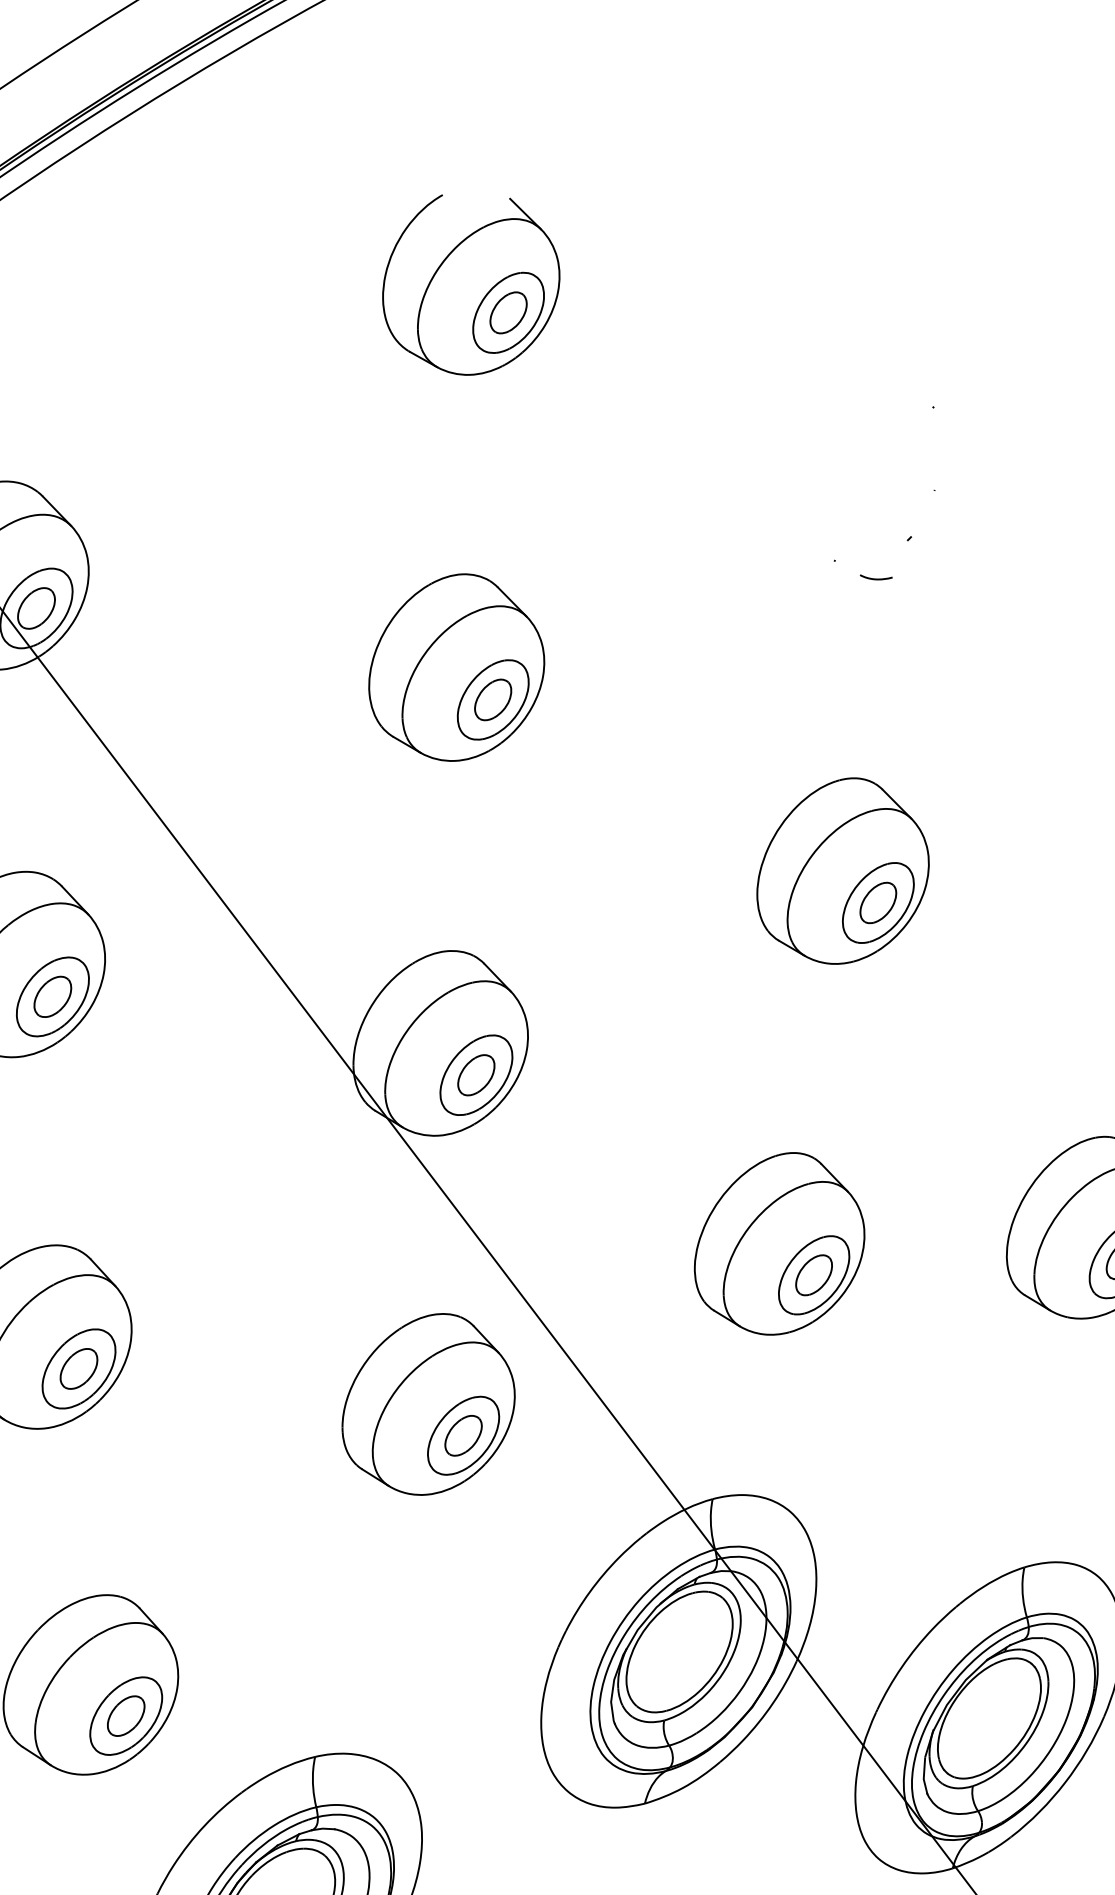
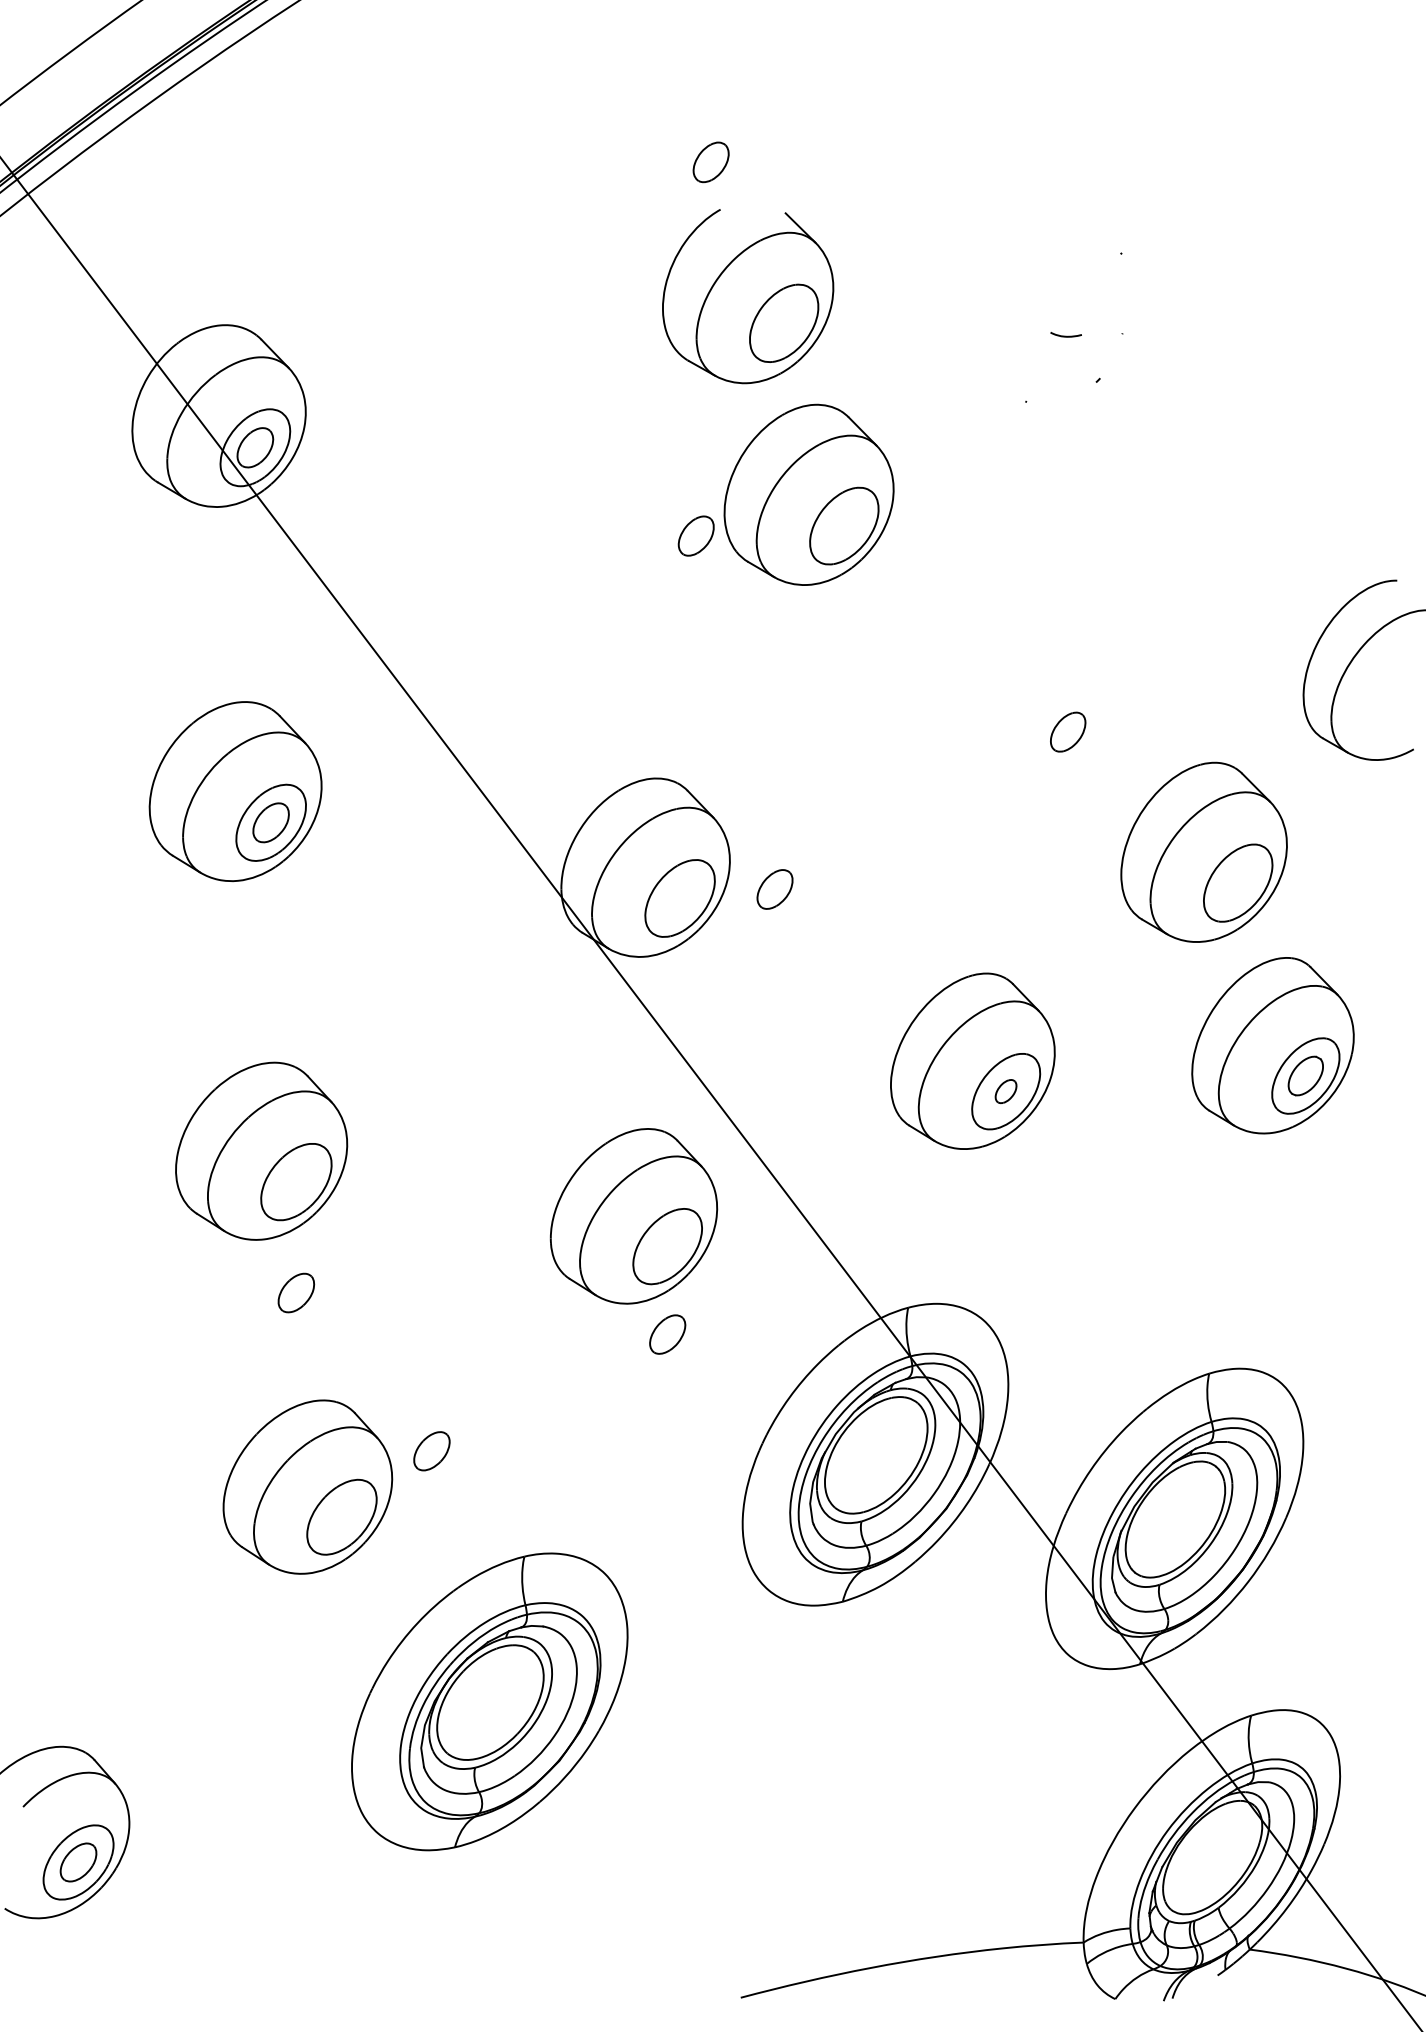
part: (471, 285) -> (748, 296), moved
curve: (875, 578) -> (1065, 335), moved
part: (456, 667) -> (808, 494), moved
part: (842, 870) -> (1203, 851), moved
part: (475, 1075) -> (774, 889), moved
part: (813, 1275) -> (1005, 1091), size x0.6
part: (79, 1368) -> (296, 1292), moved
part: (463, 1435) -> (667, 1334), moved
part: (125, 1716) -> (431, 1451), moved

